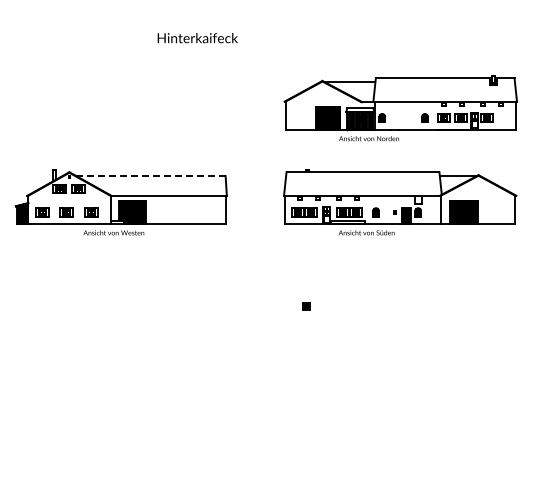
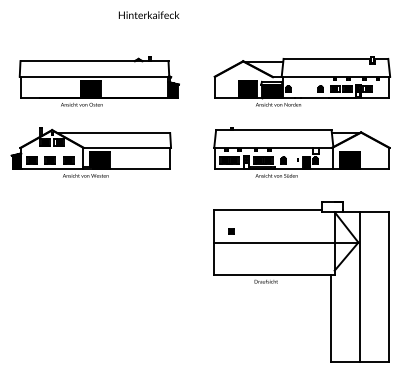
text: (197, 38) -> (148, 15), moved
part: (131, 108) -> (99, 81), added
line: (151, 176) -> (114, 133), dashed -> solid
part: (399, 364) -> (301, 275), added

